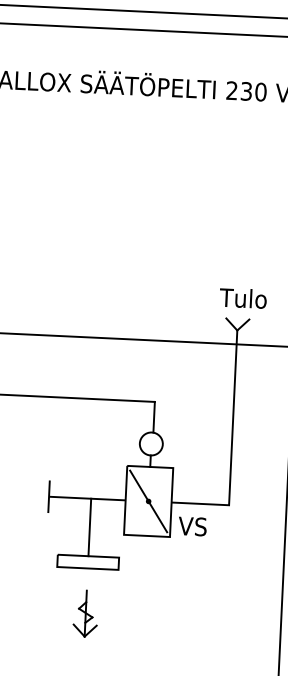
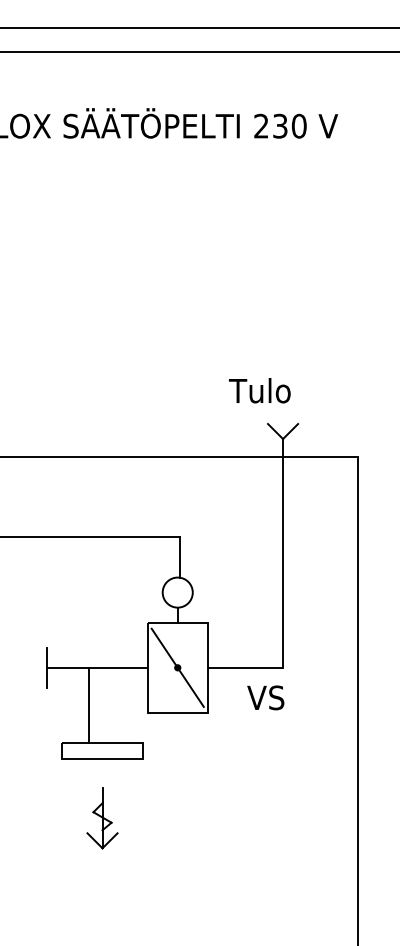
text: (243, 298) -> (259, 390), moved
text: (192, 526) -> (265, 697), moved
line: (89, 527) -> (88, 705), moved

